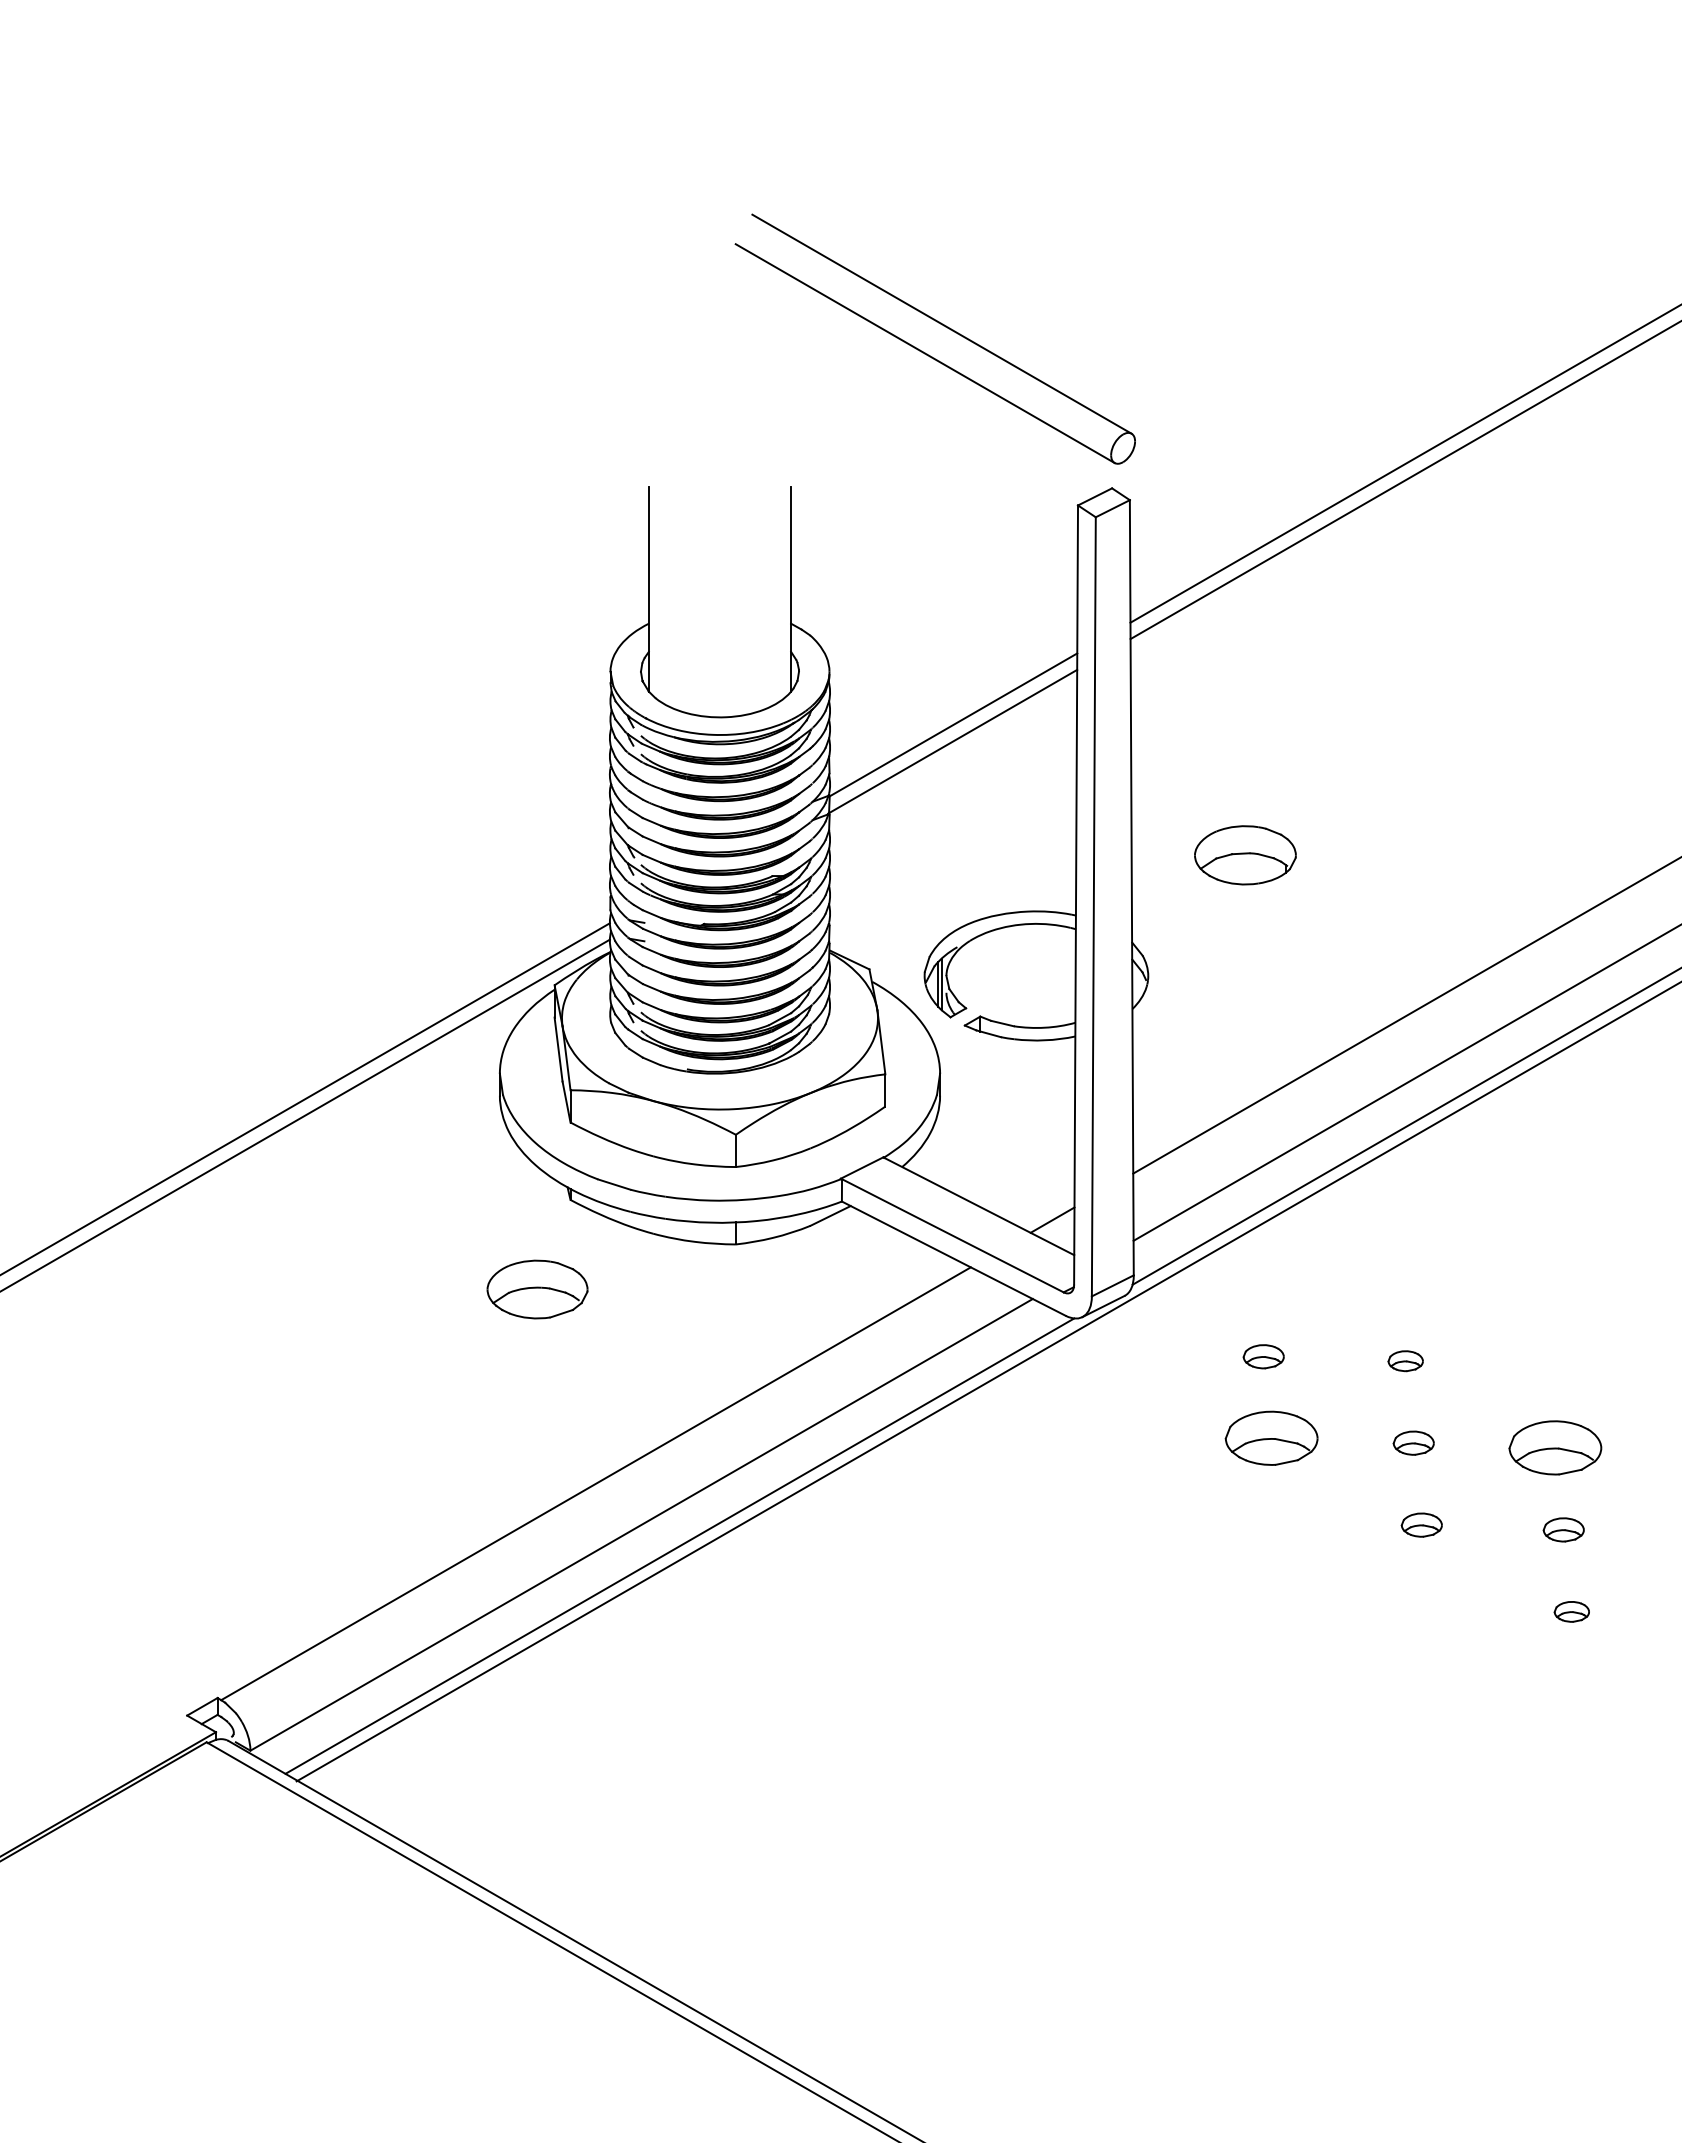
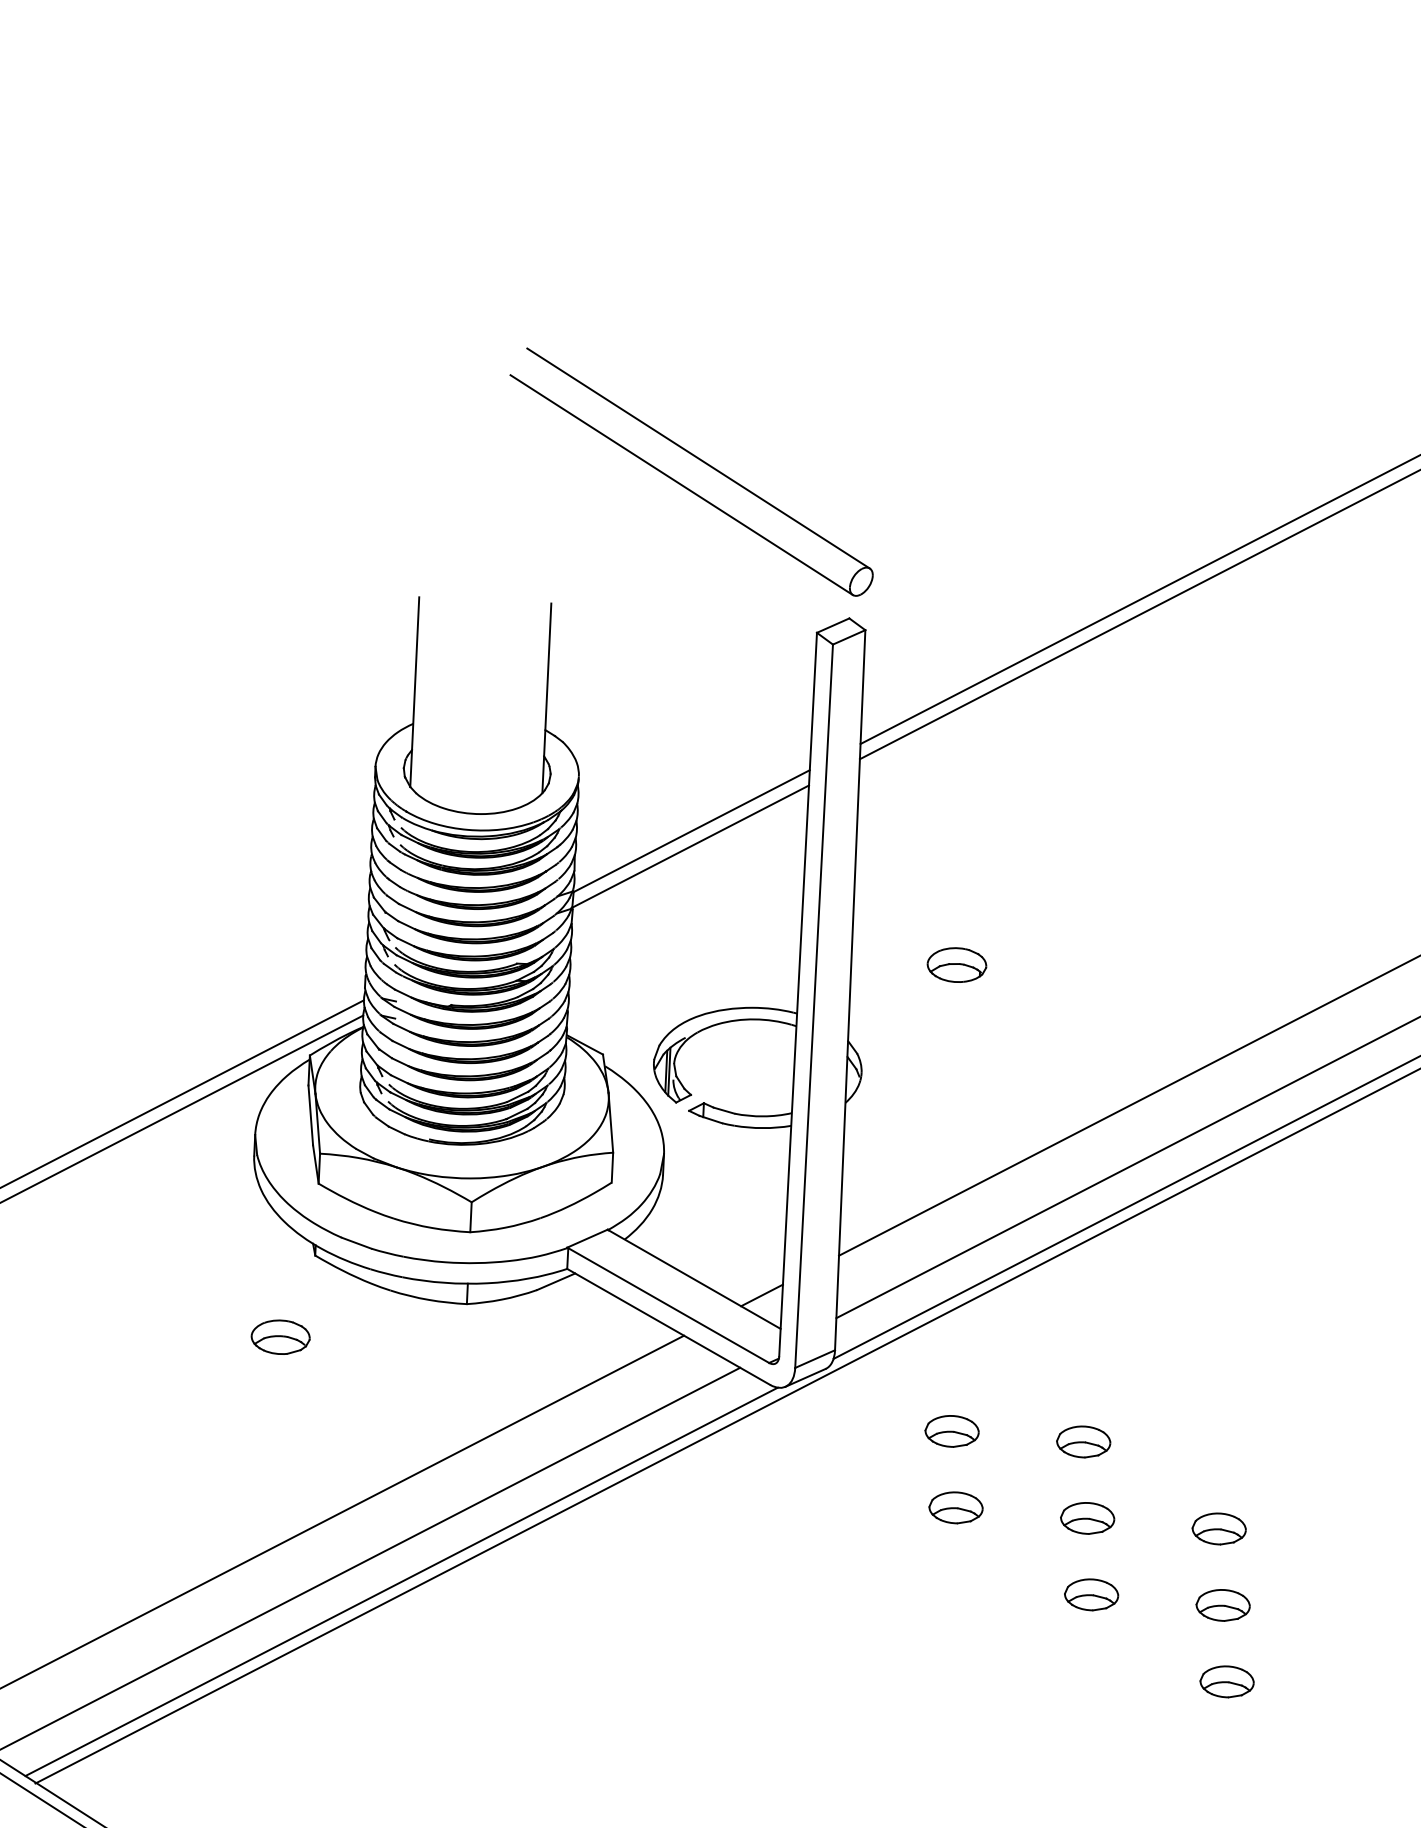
part: (1244, 855) -> (956, 965), size x0.62
part: (537, 1289) -> (280, 1337), size x0.62
part: (1263, 1356) -> (951, 1431), size x1.43
part: (1405, 1360) -> (1083, 1441), size x1.67
part: (1271, 1438) -> (955, 1507), size x0.62
part: (1413, 1442) -> (1087, 1517), size x1.43
part: (1555, 1447) -> (1219, 1528), size x0.62
part: (1421, 1524) -> (1091, 1594), size x1.43
part: (1563, 1529) -> (1222, 1605), size x1.43
part: (1571, 1611) -> (1226, 1681), size x1.67

